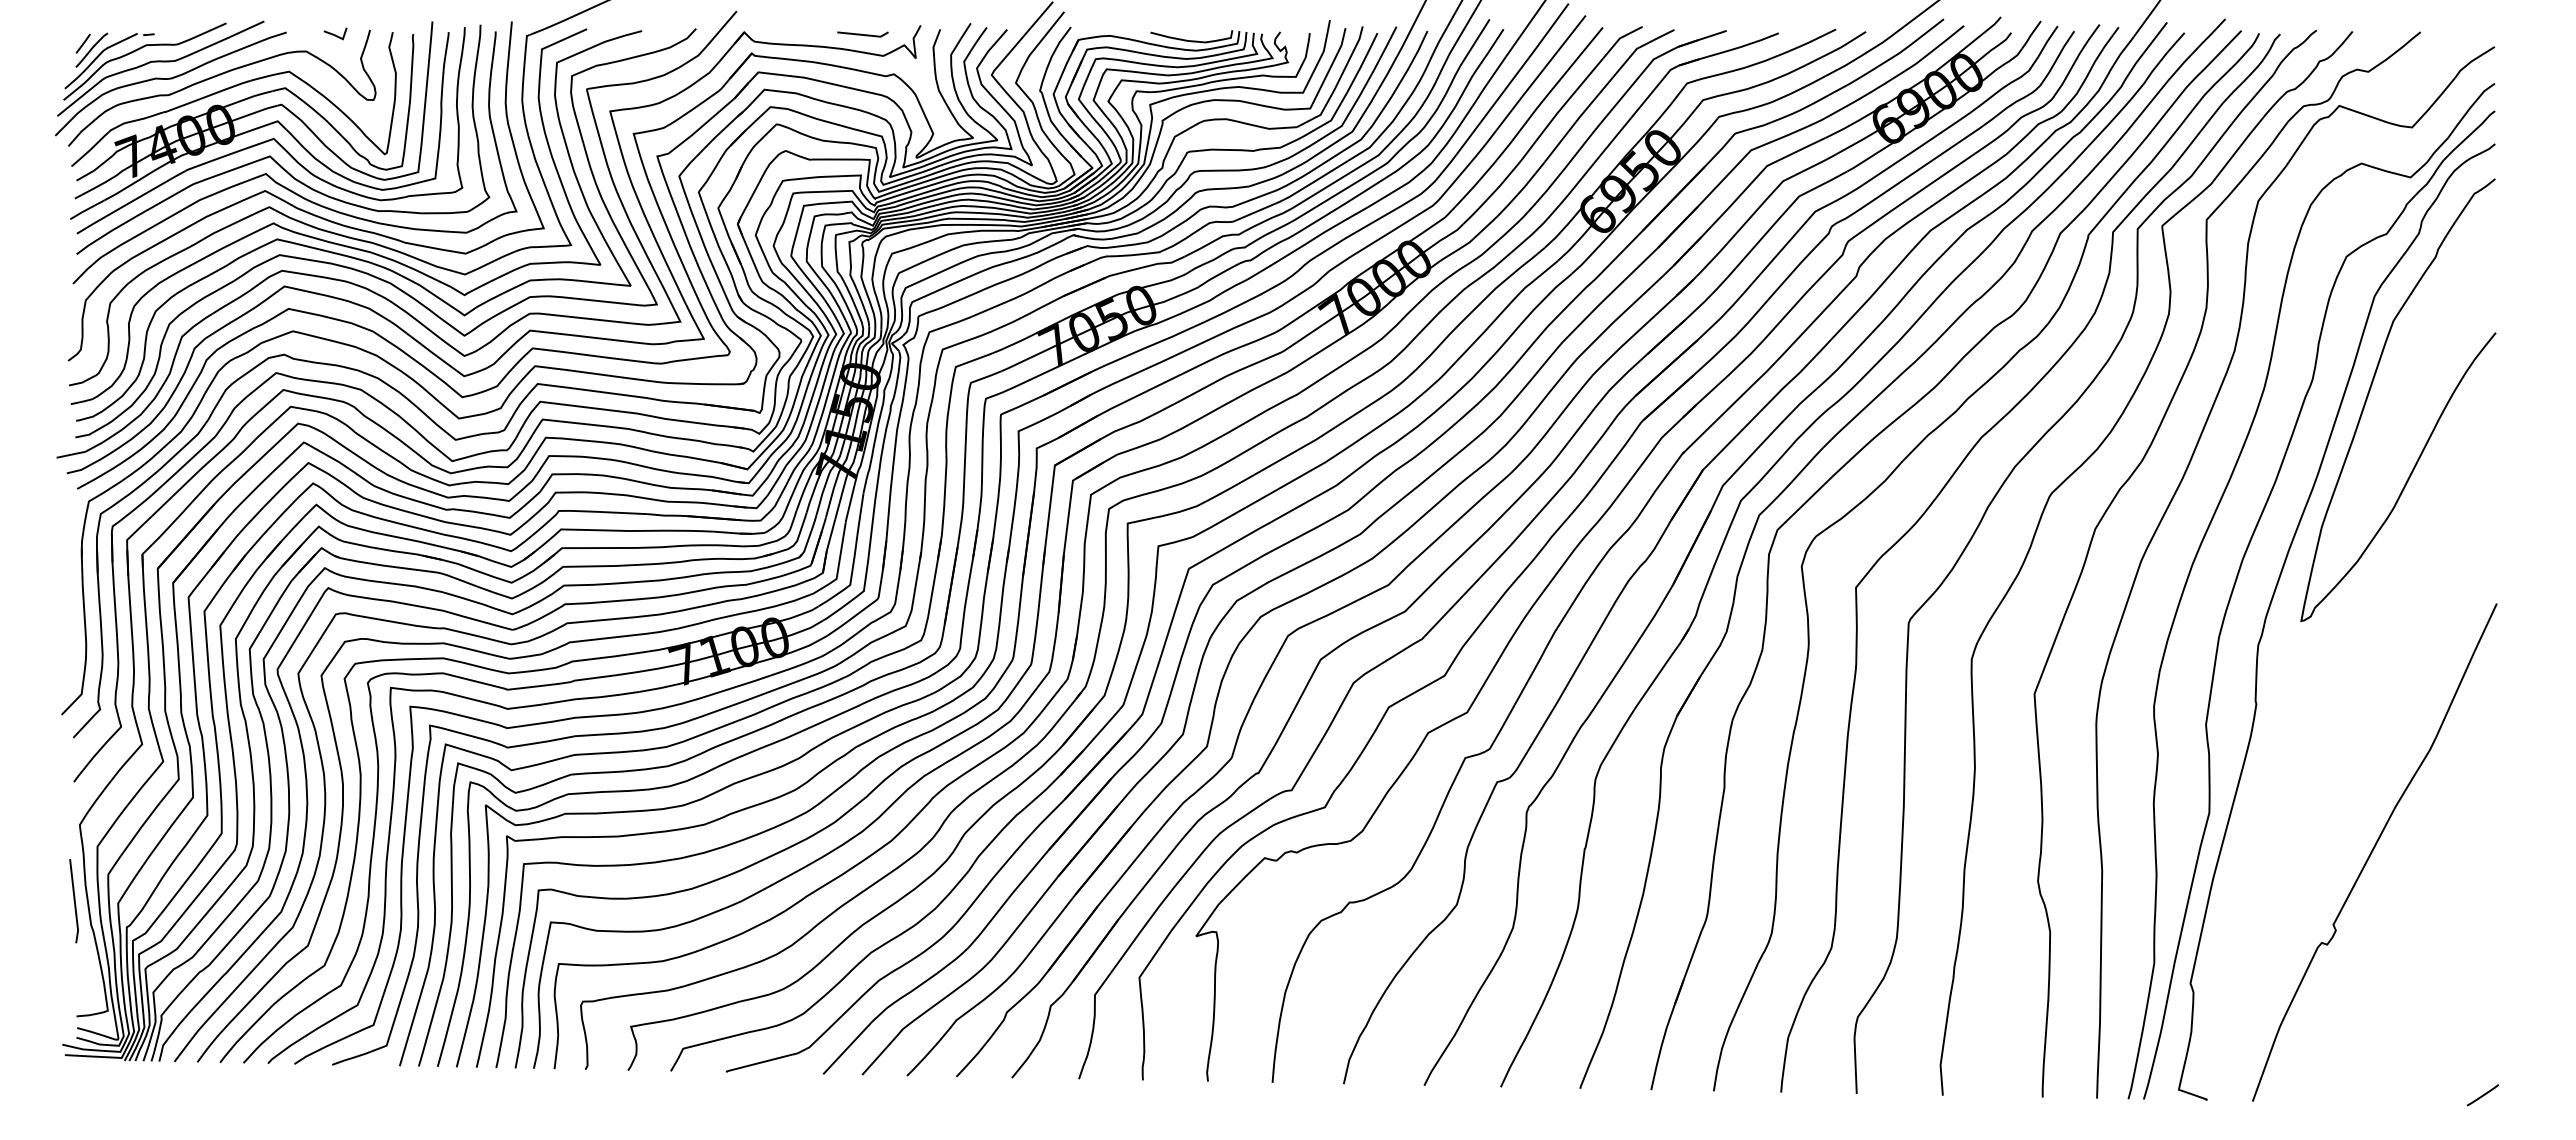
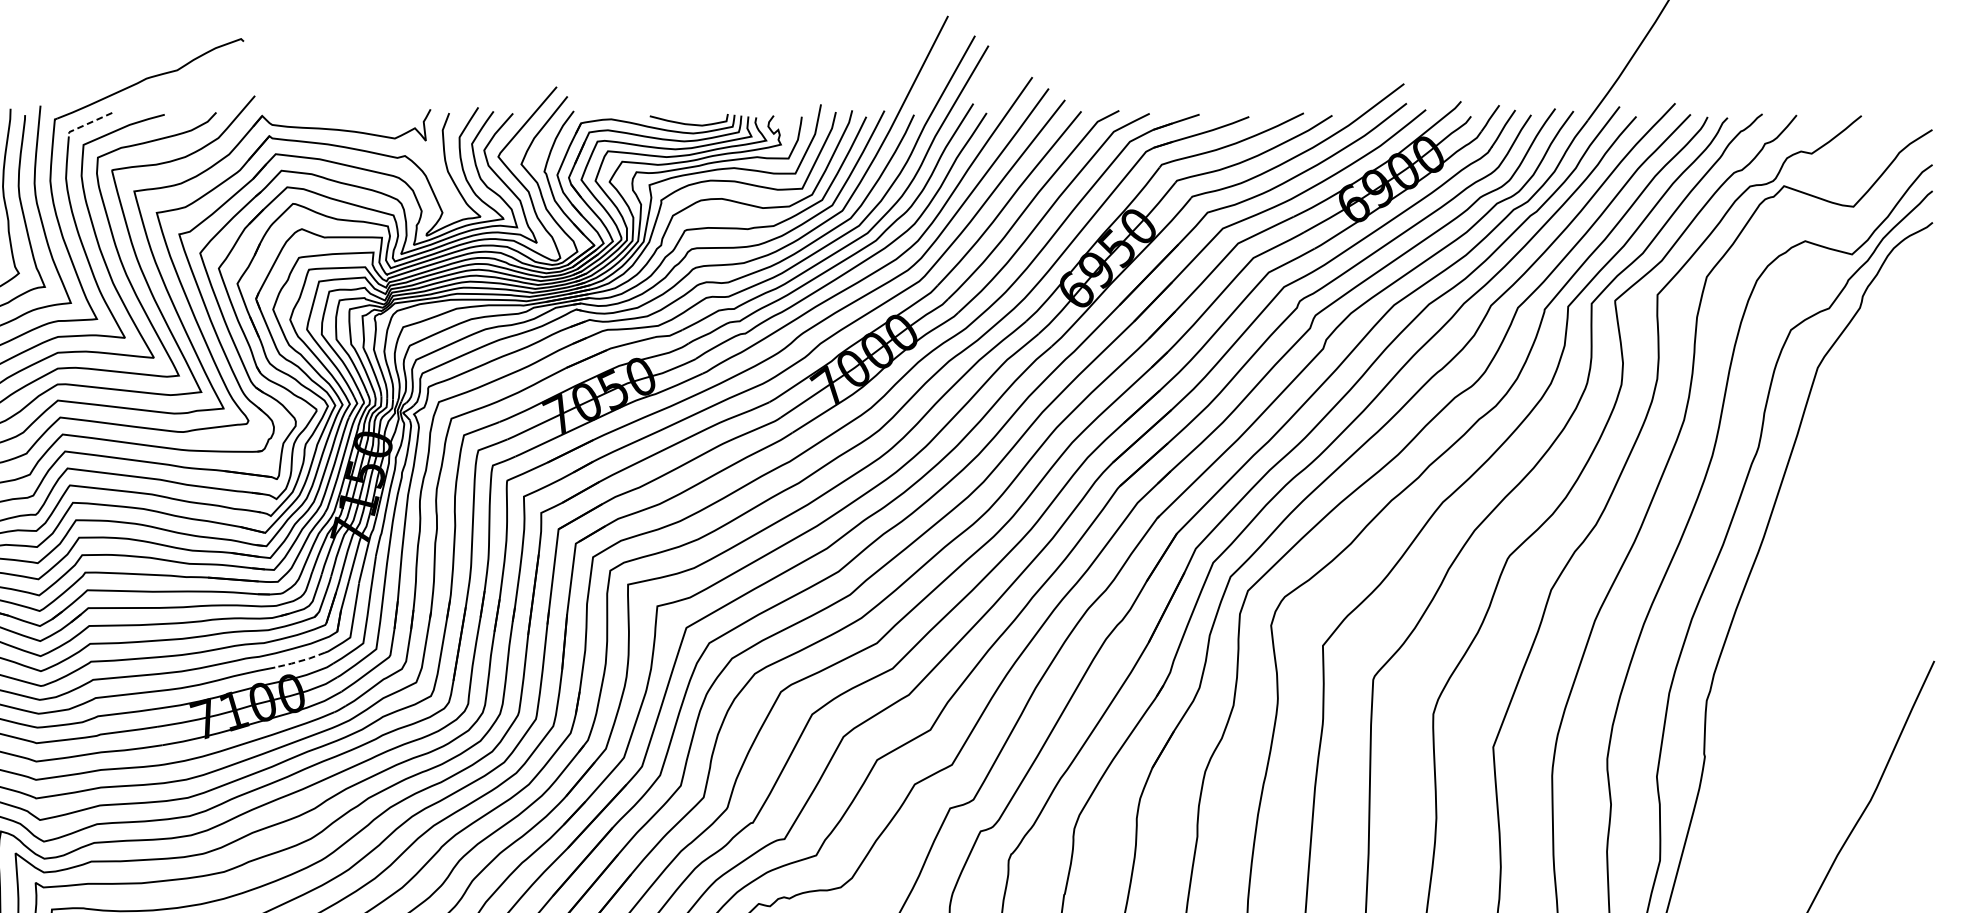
line: (862, 34) -> (375, 118), removed
line: (561, 40) -> (87, 123), solid -> dashed
curve: (2370, 391) -> (1813, 458), removed
line: (783, 603) -> (299, 660), solid -> dashed

